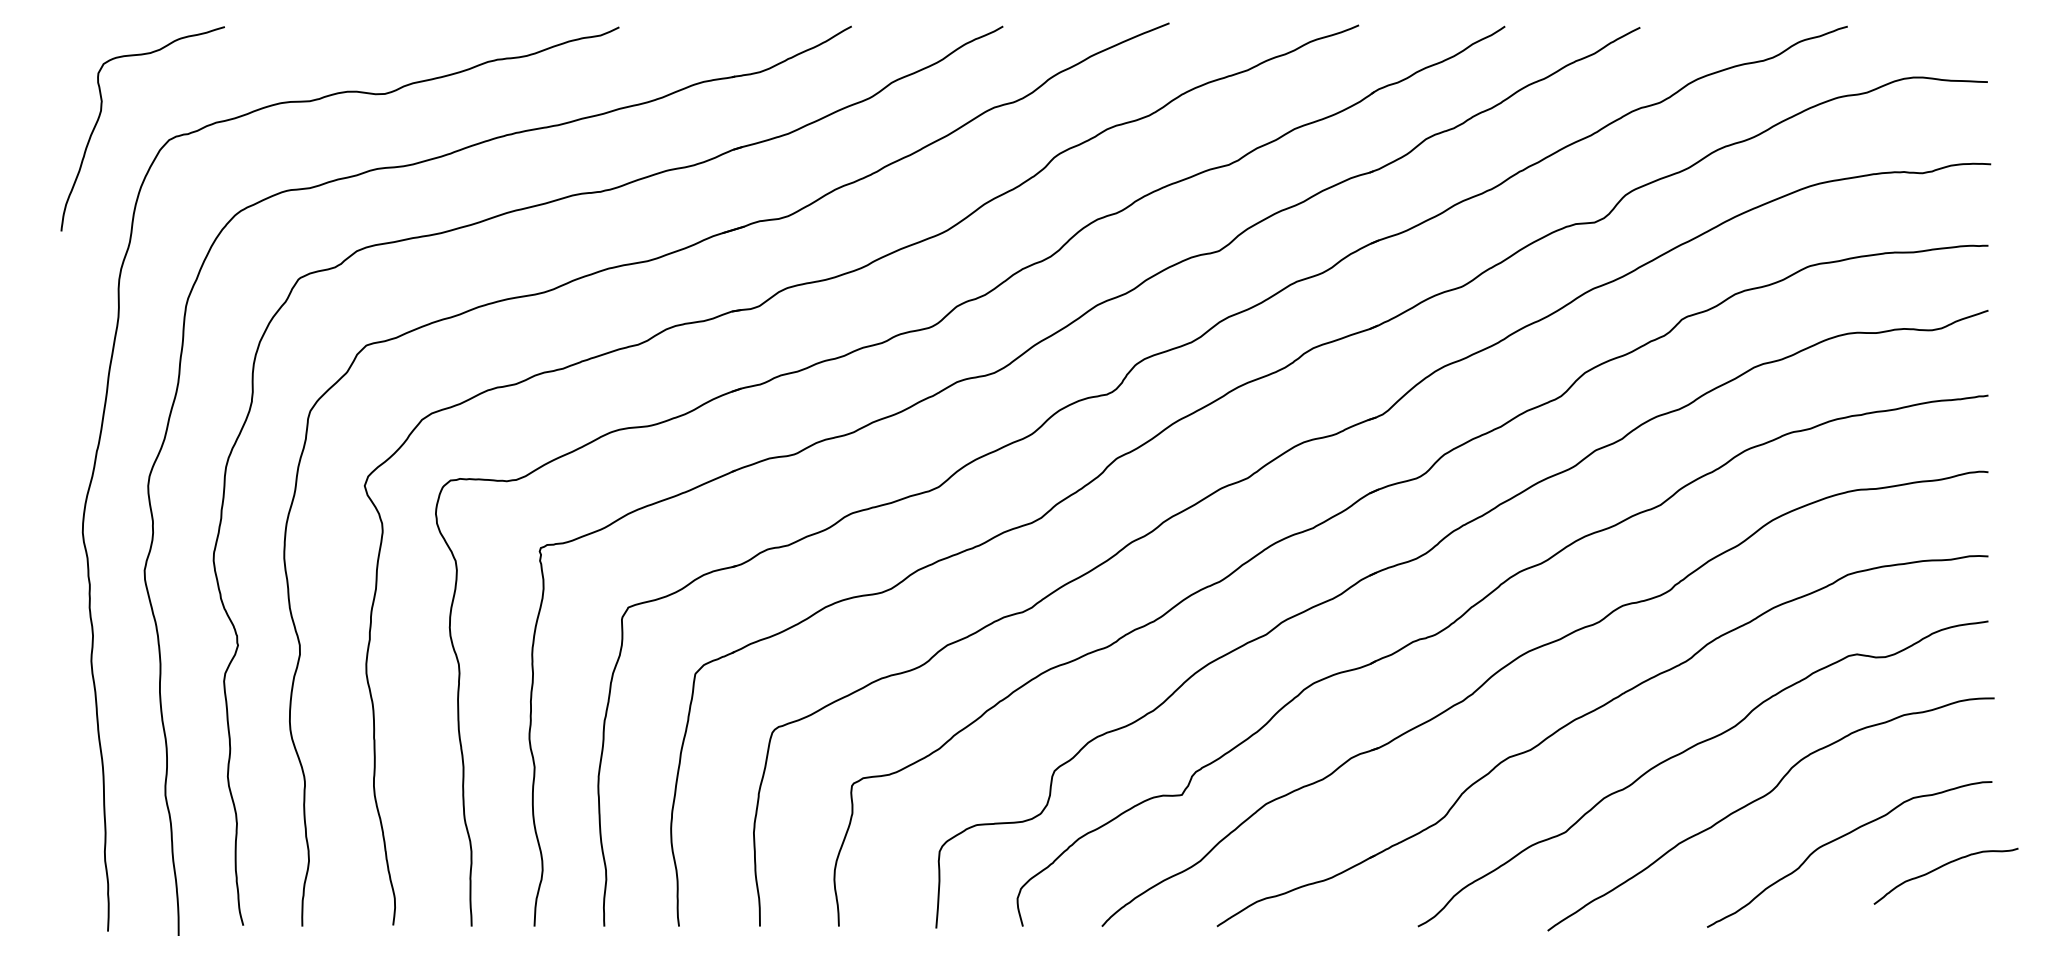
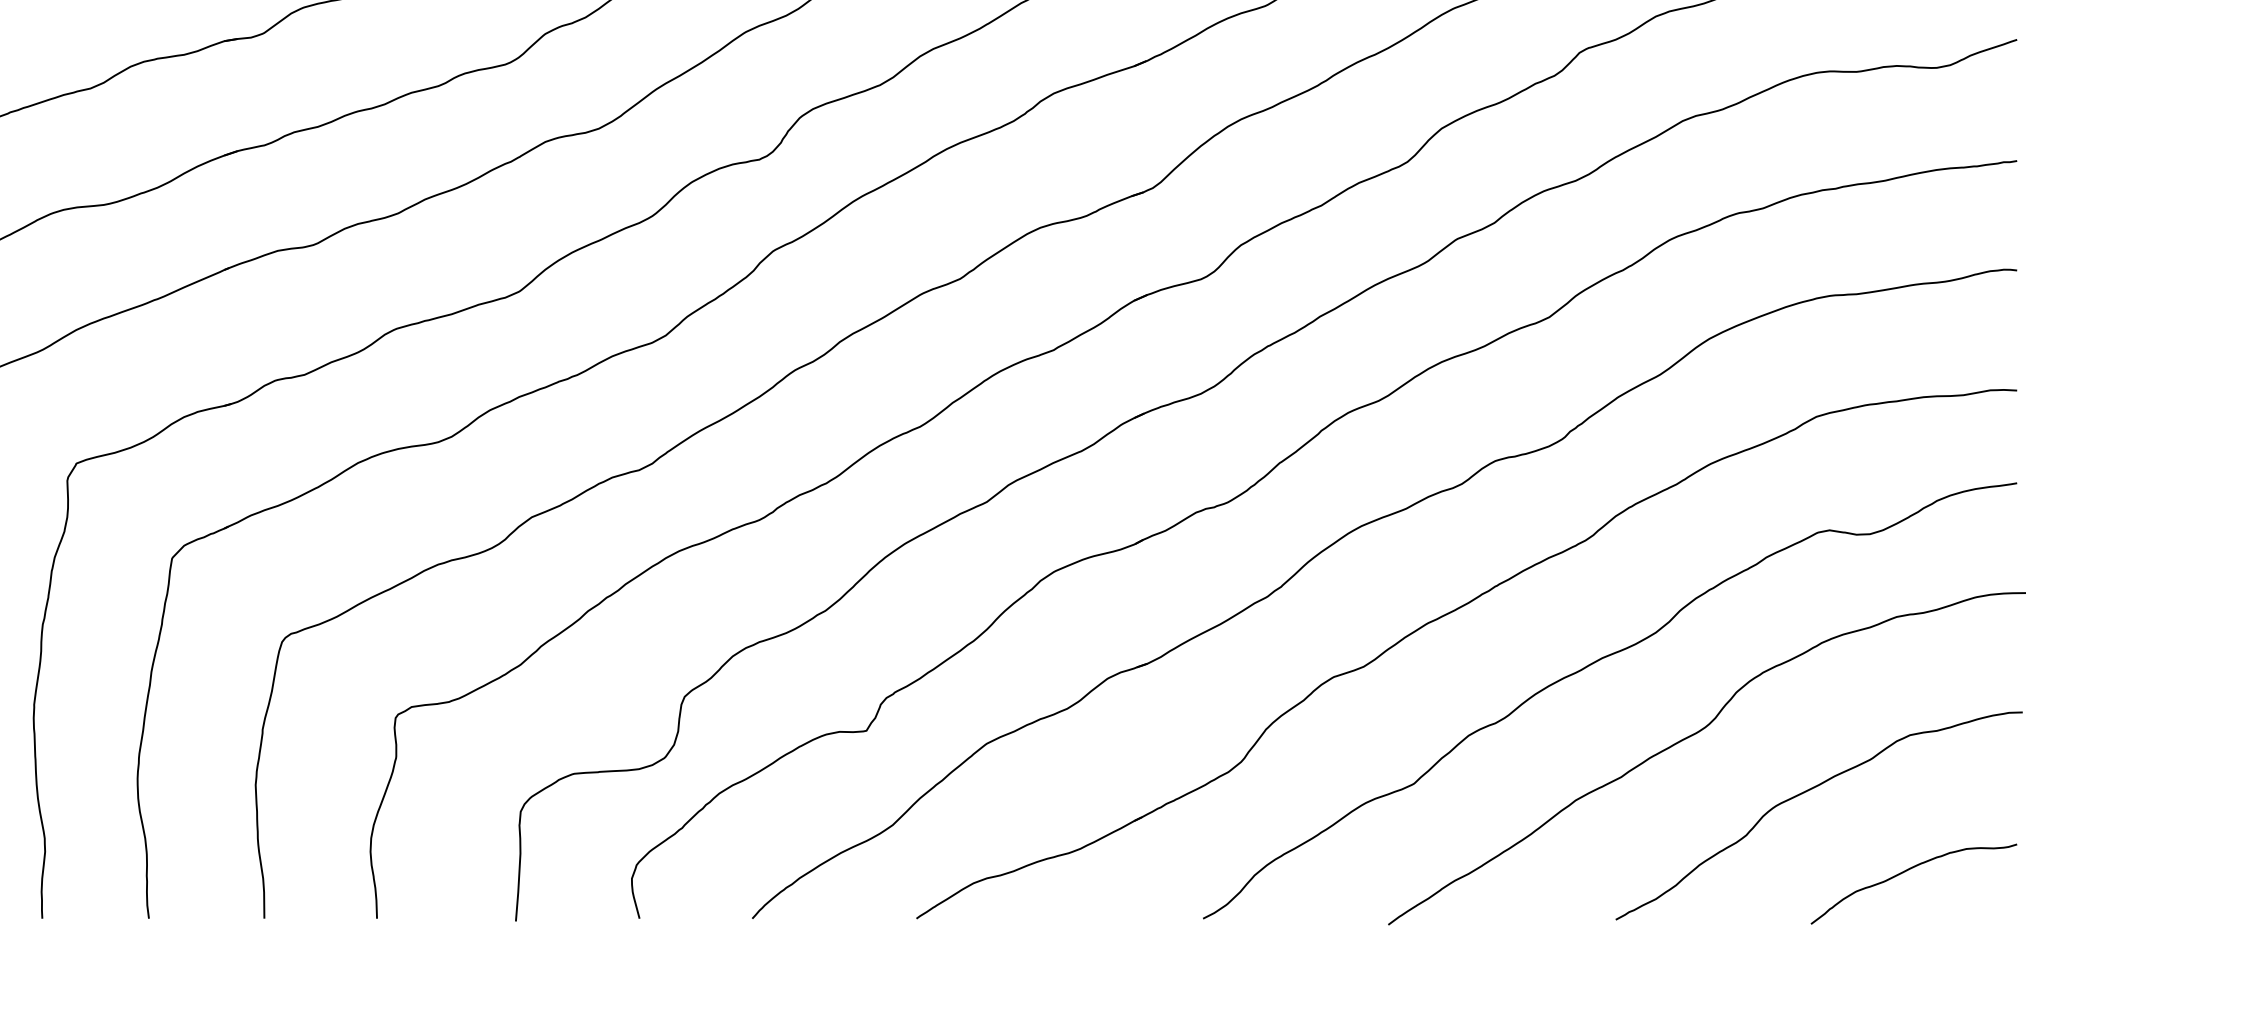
curve: (1940, 868) -> (1905, 872), moved

